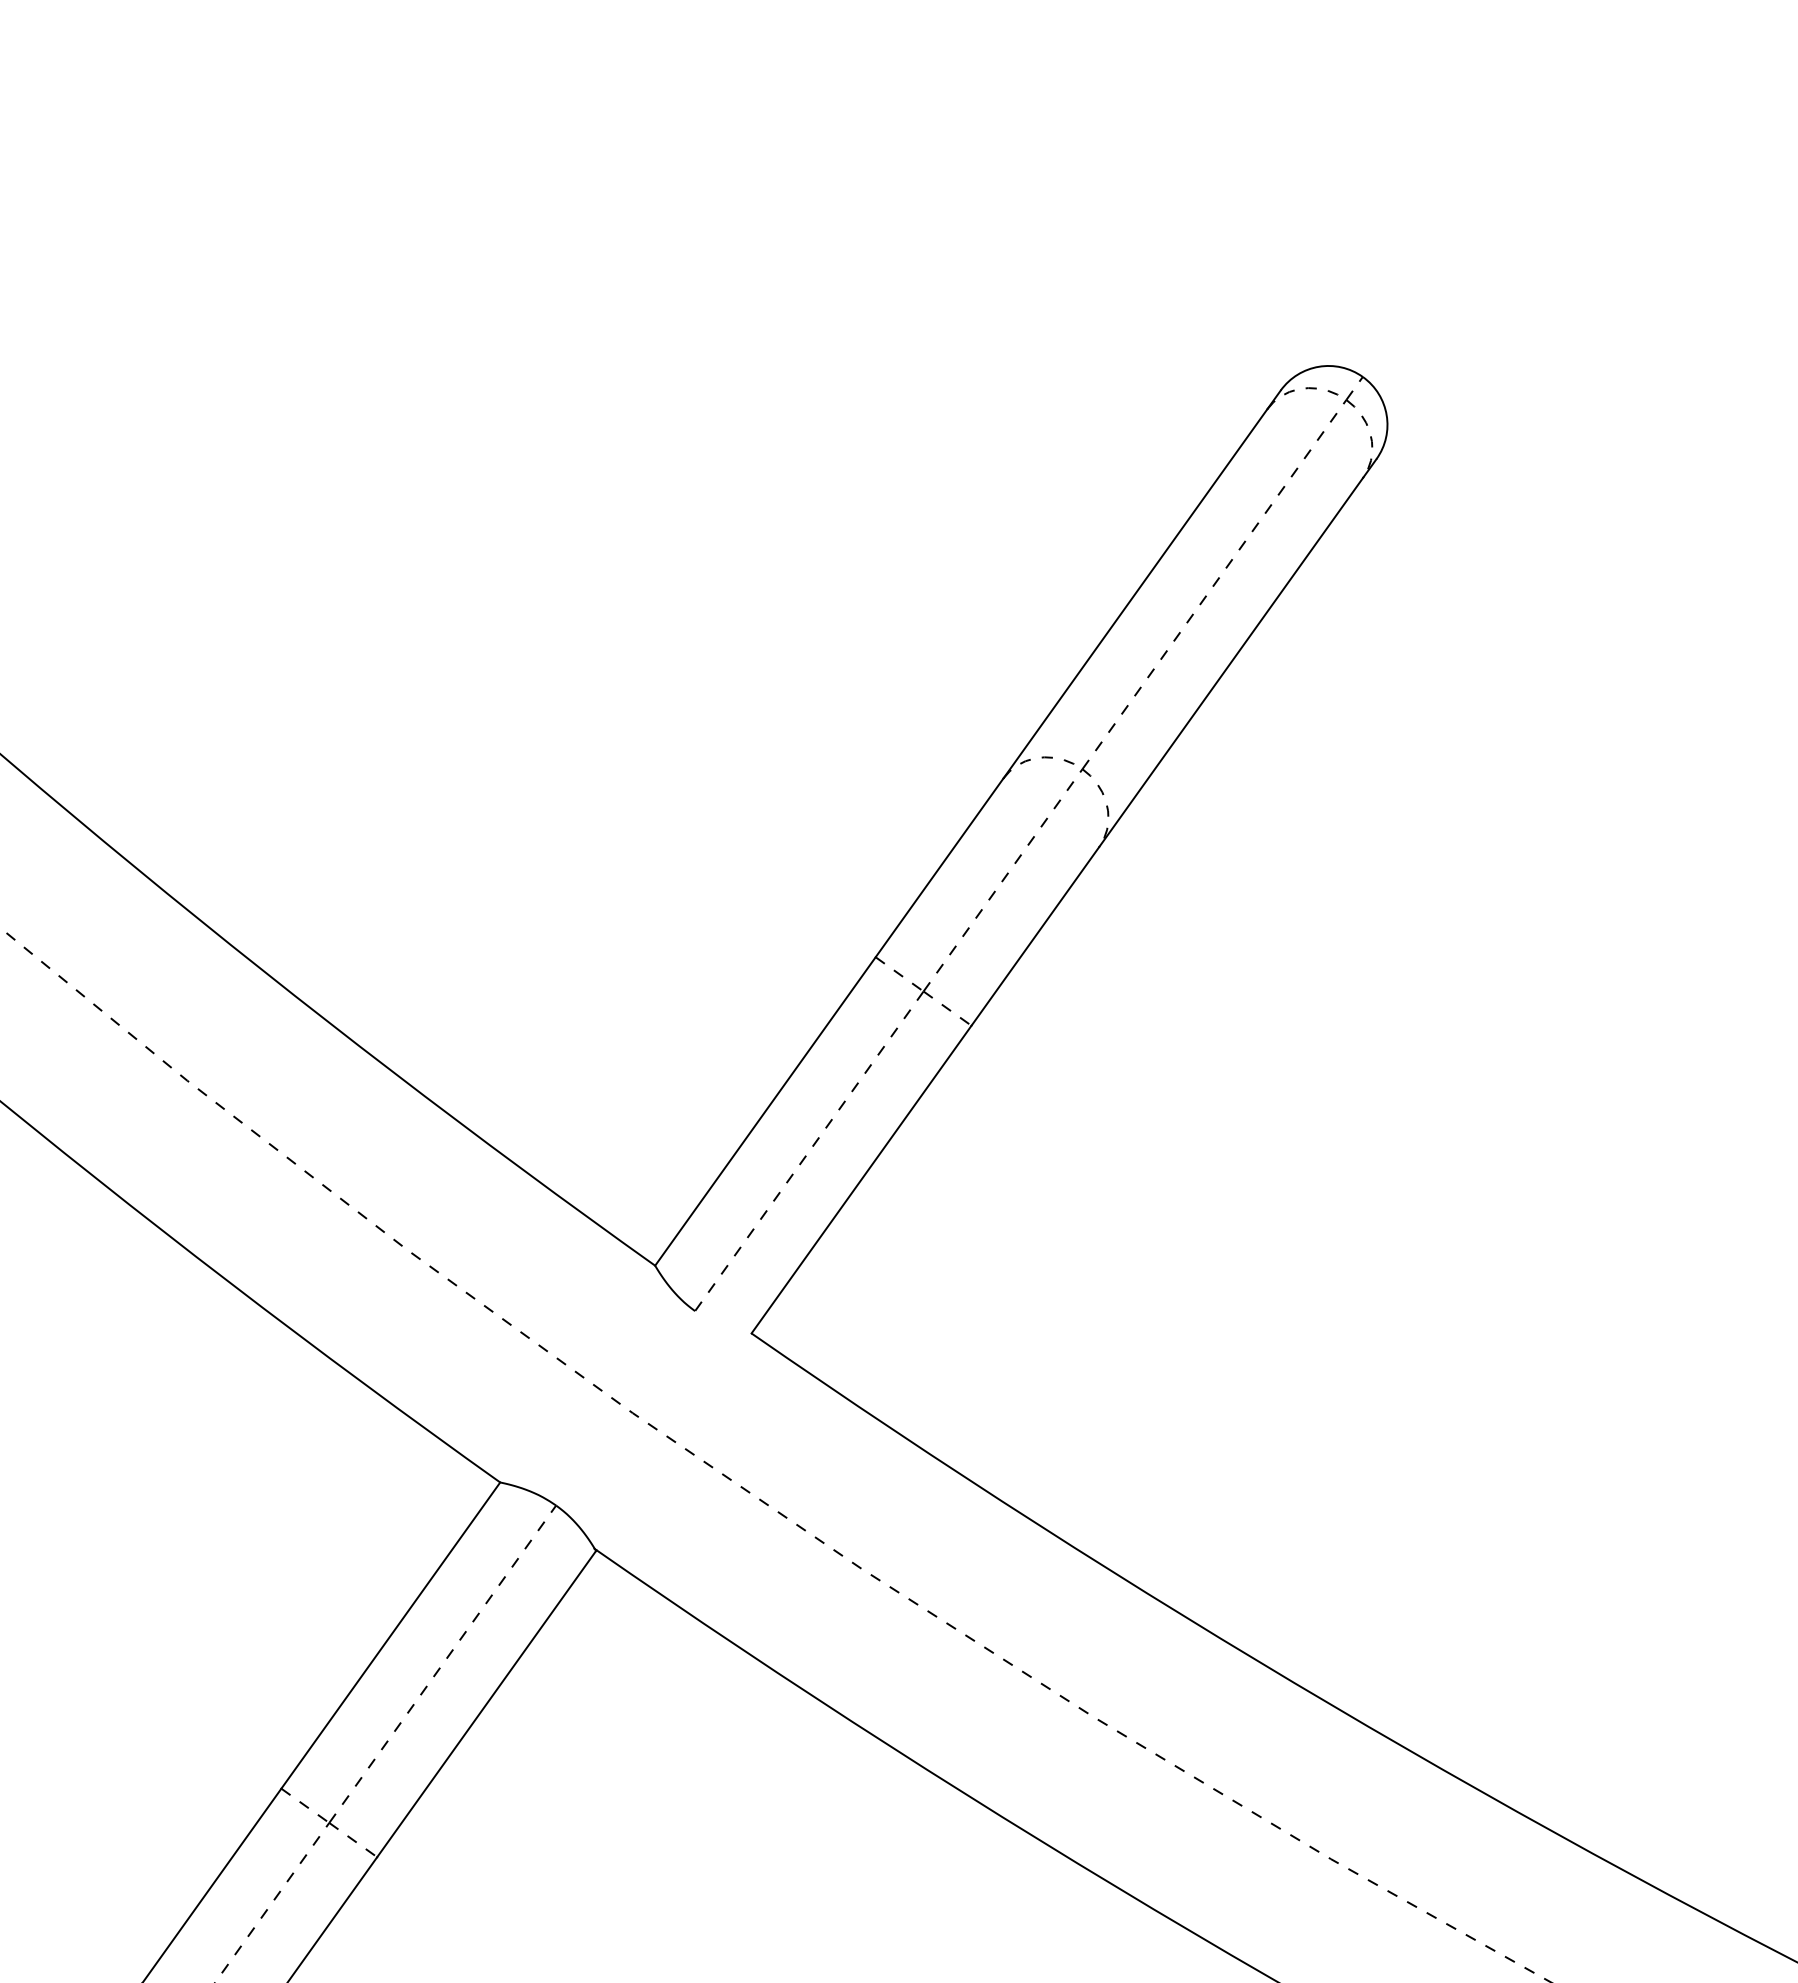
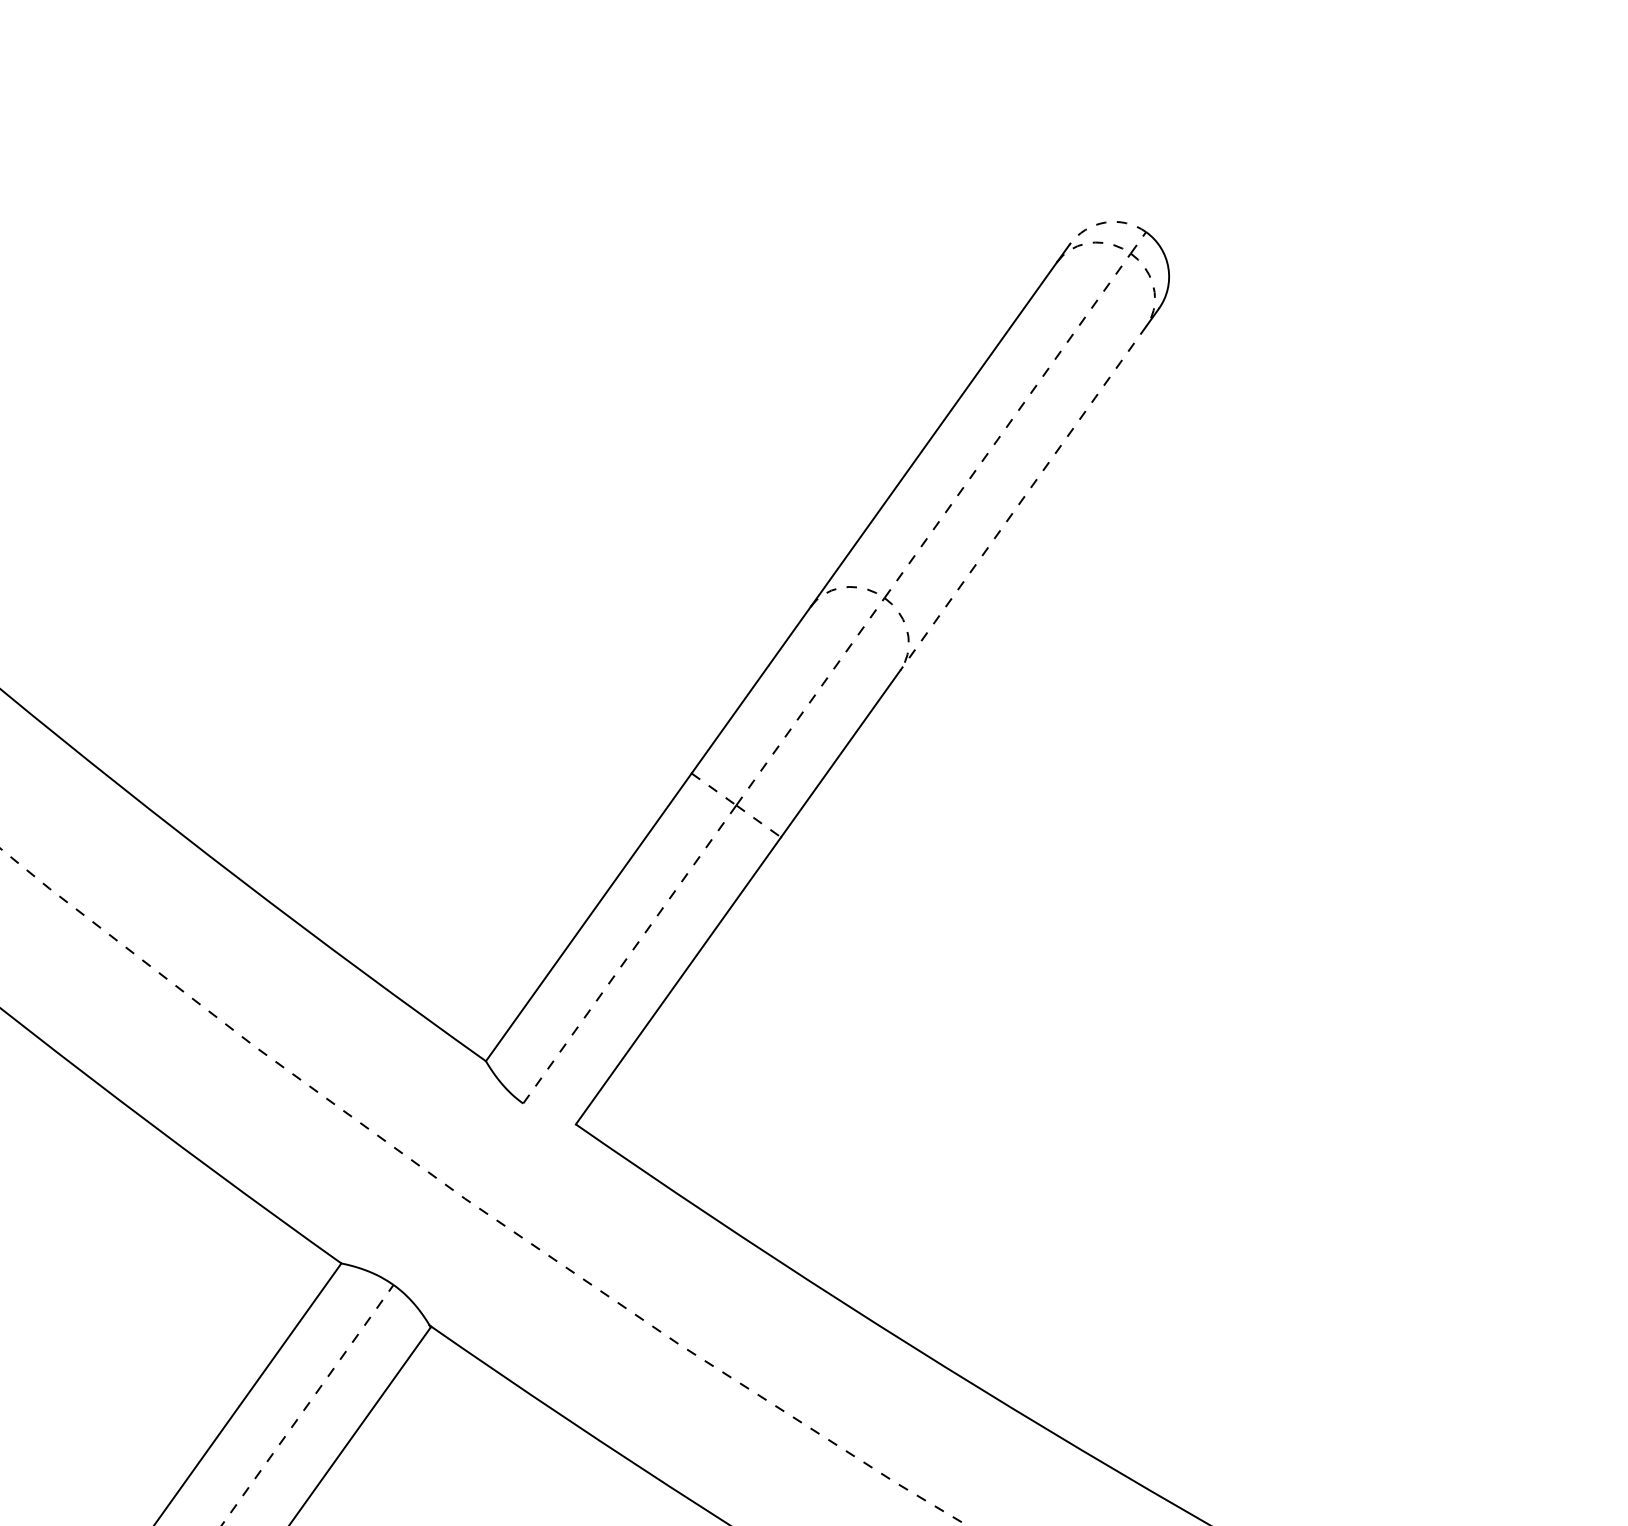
arc: (1318, 366) -> (1104, 222), solid -> dashed
line: (1231, 662) -> (1023, 498), solid -> dashed

